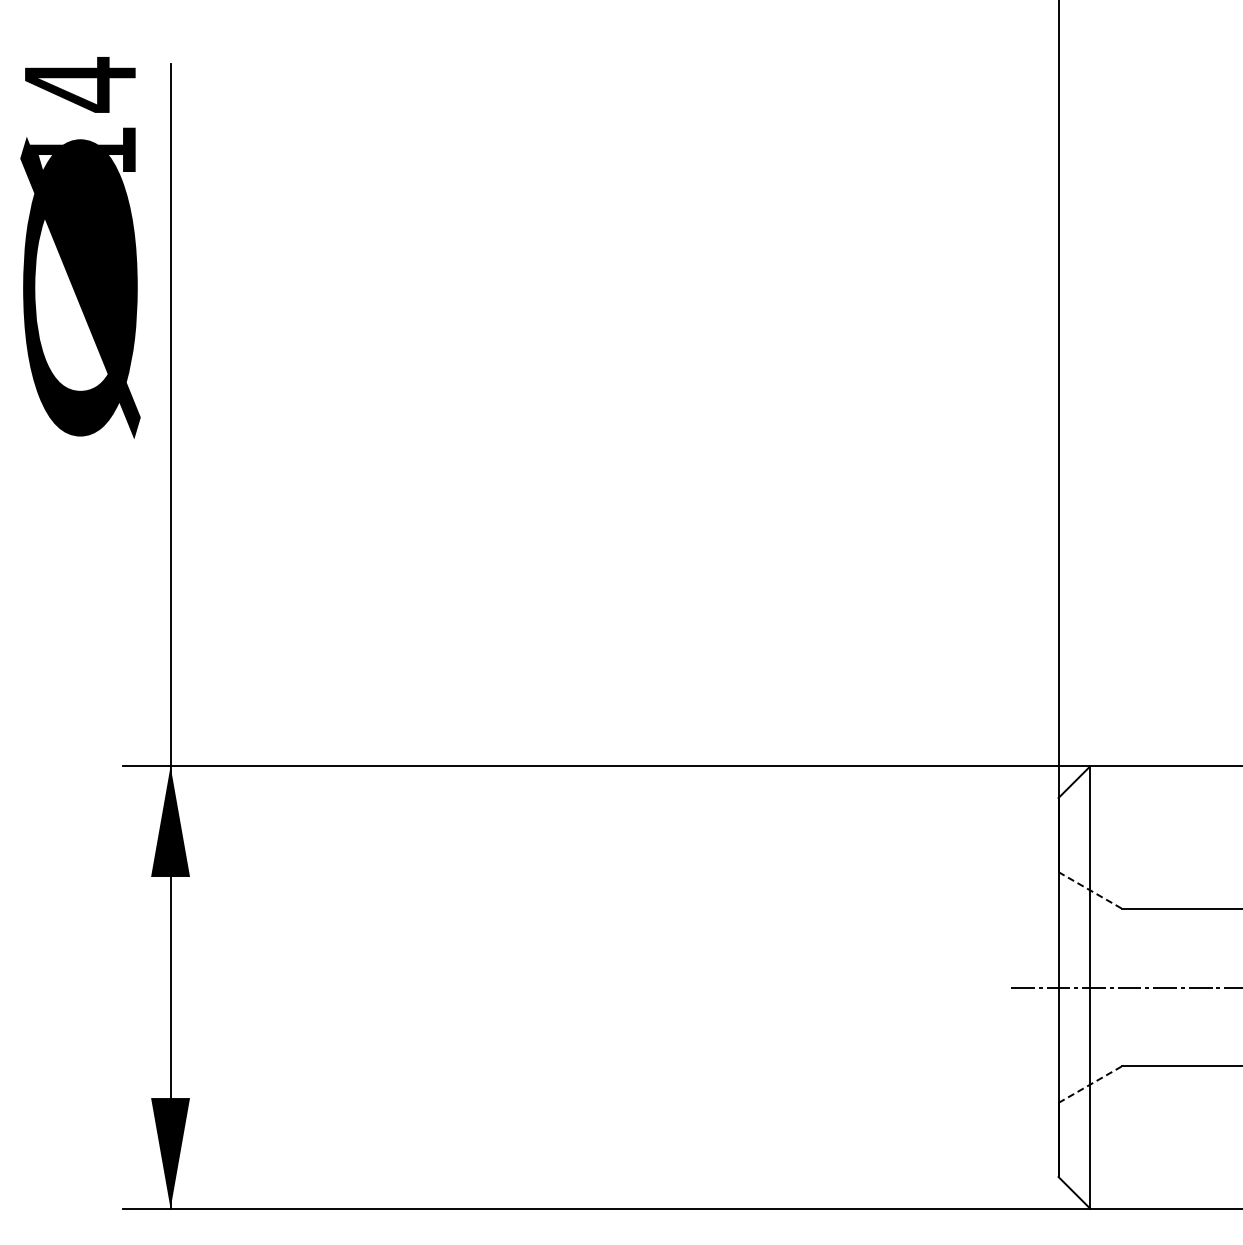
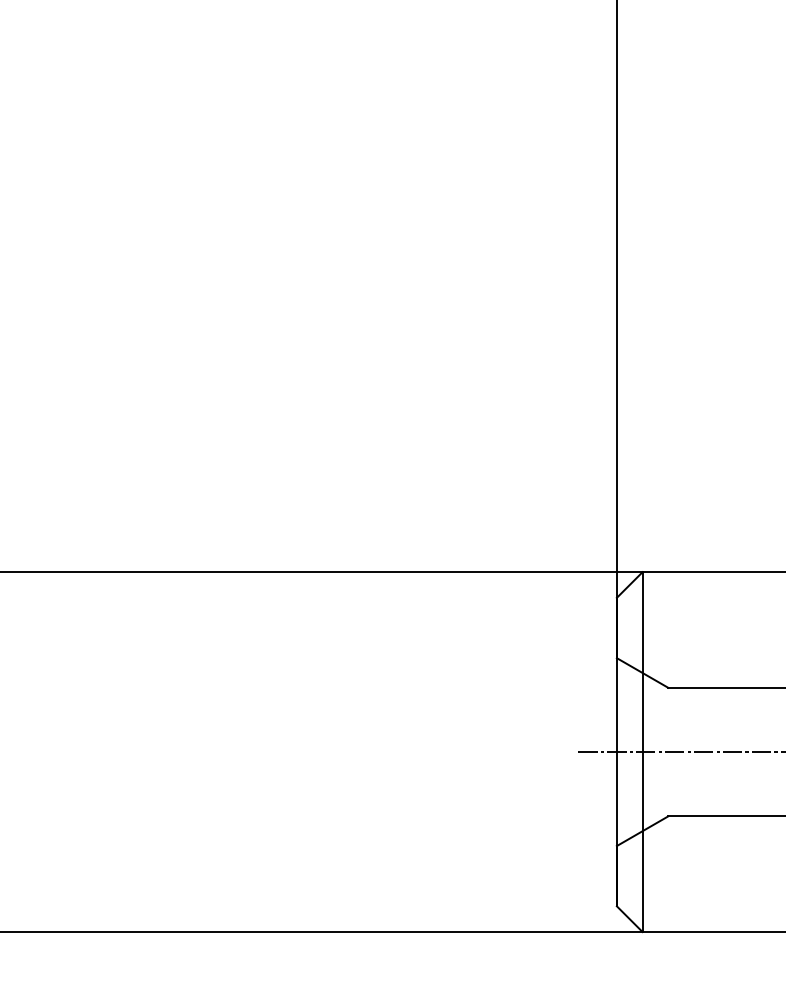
line: (1089, 890) -> (642, 673), dashed -> solid
line: (1090, 1084) -> (642, 831), dashed -> solid

